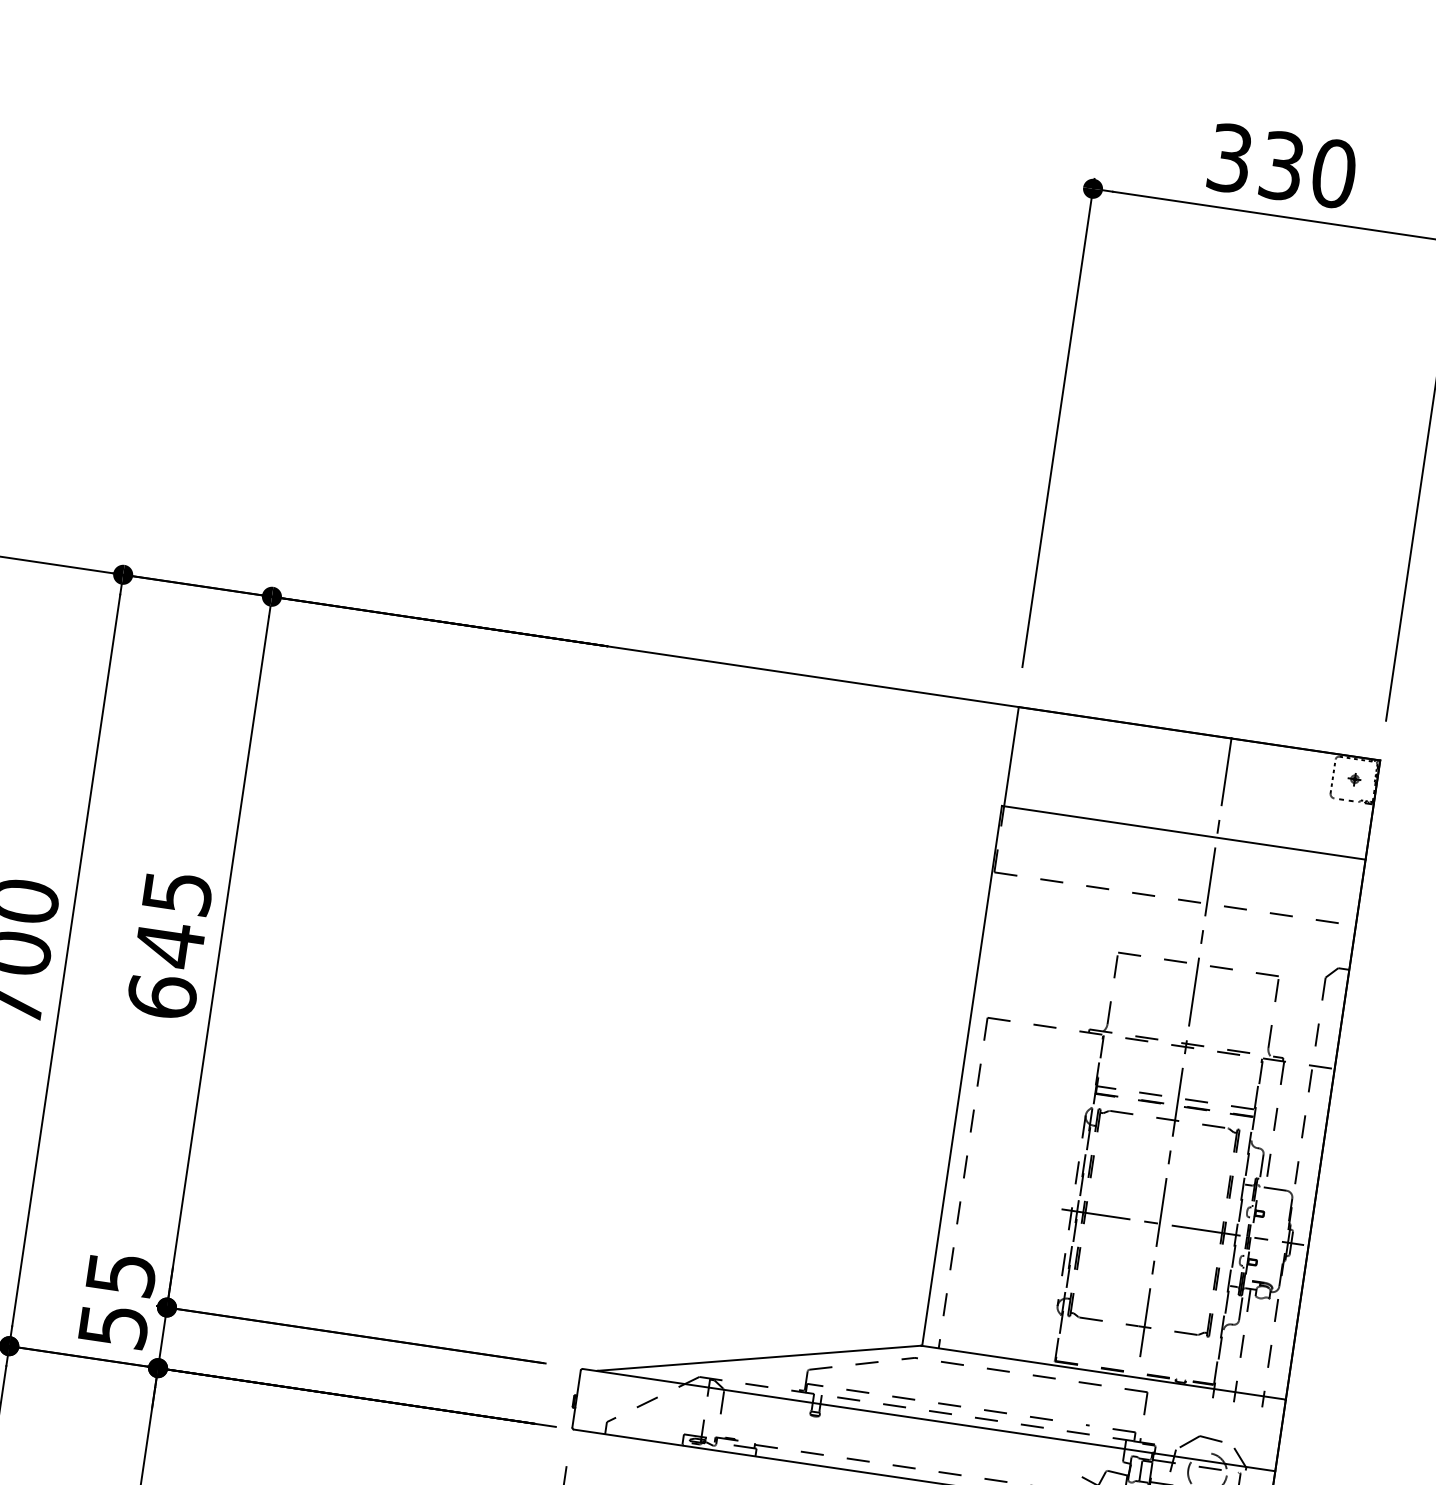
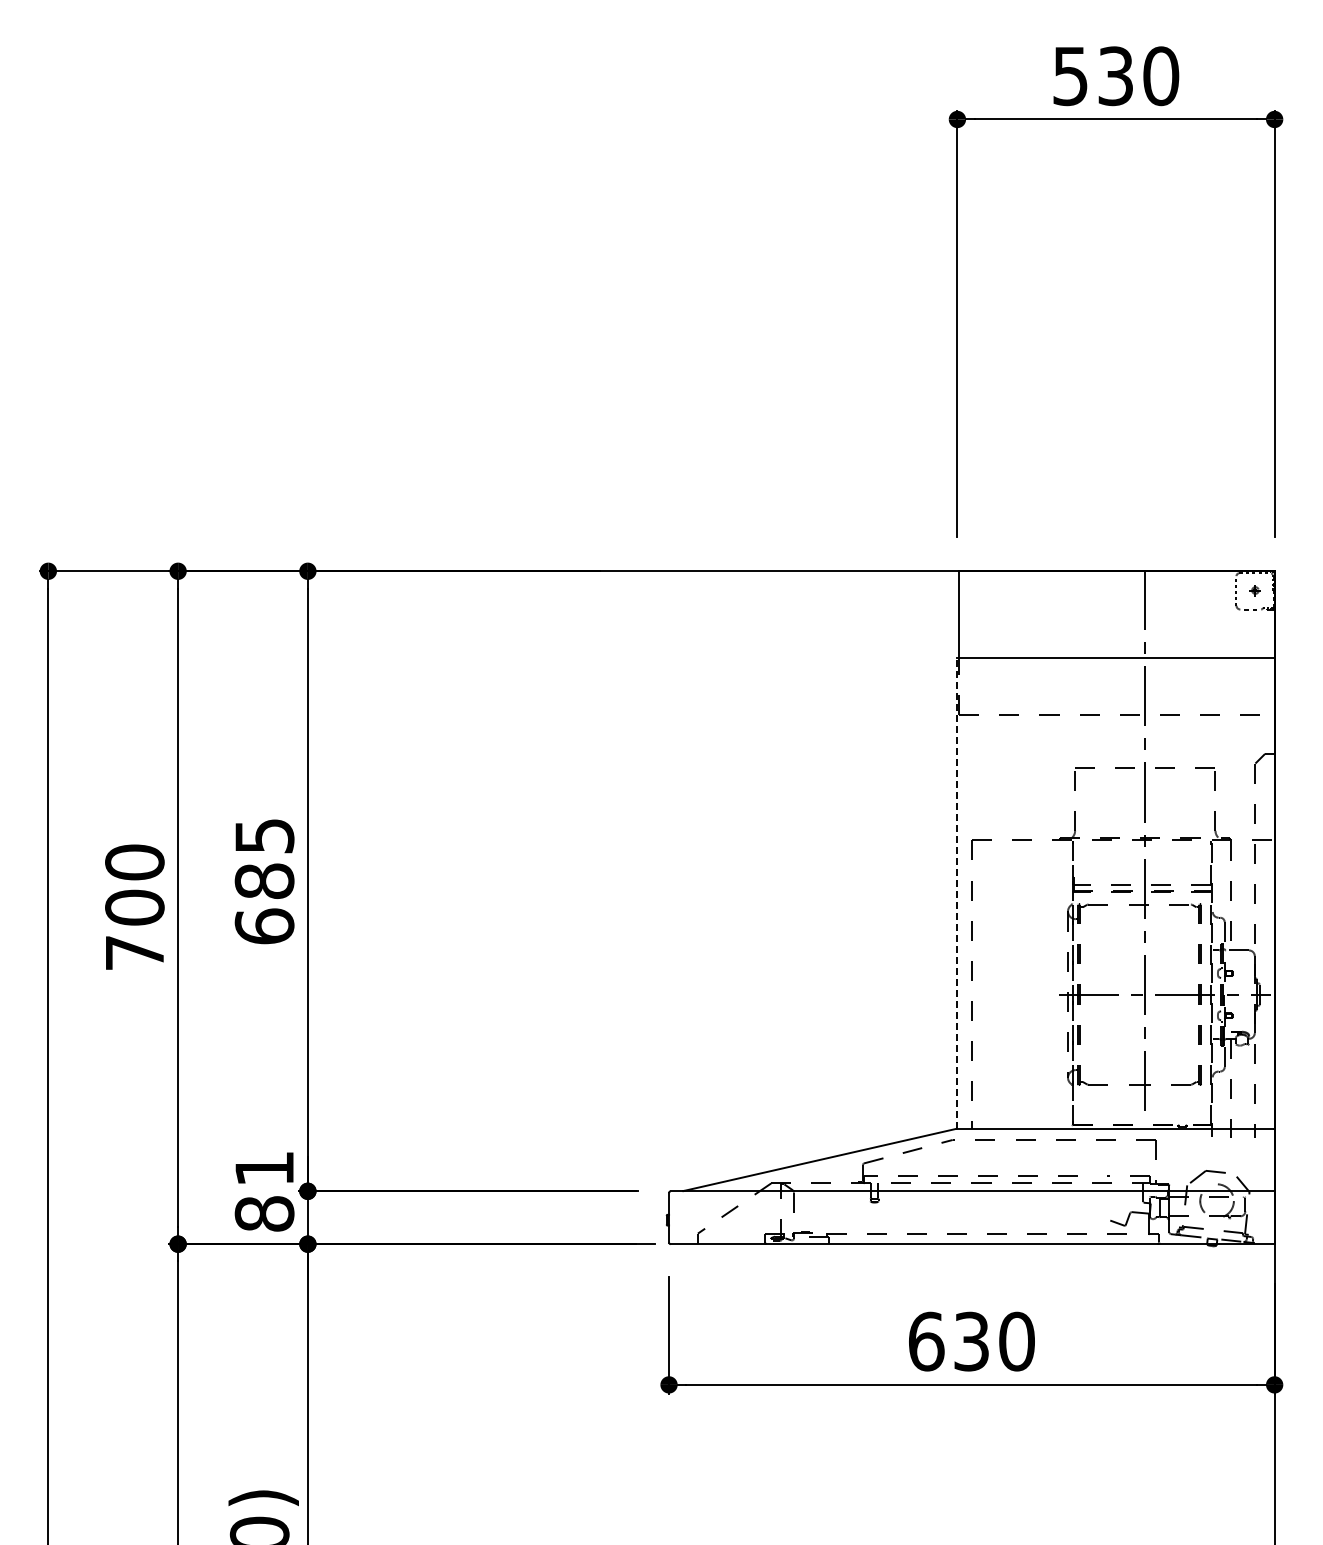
text: (1230, 157) -> (1070, 75), 330 -> 530
text: (169, 945) -> (264, 881), 645 -> 685
line: (962, 1076) -> (957, 893), solid -> dashed
text: (117, 1300) -> (264, 1191), 55 -> 81

